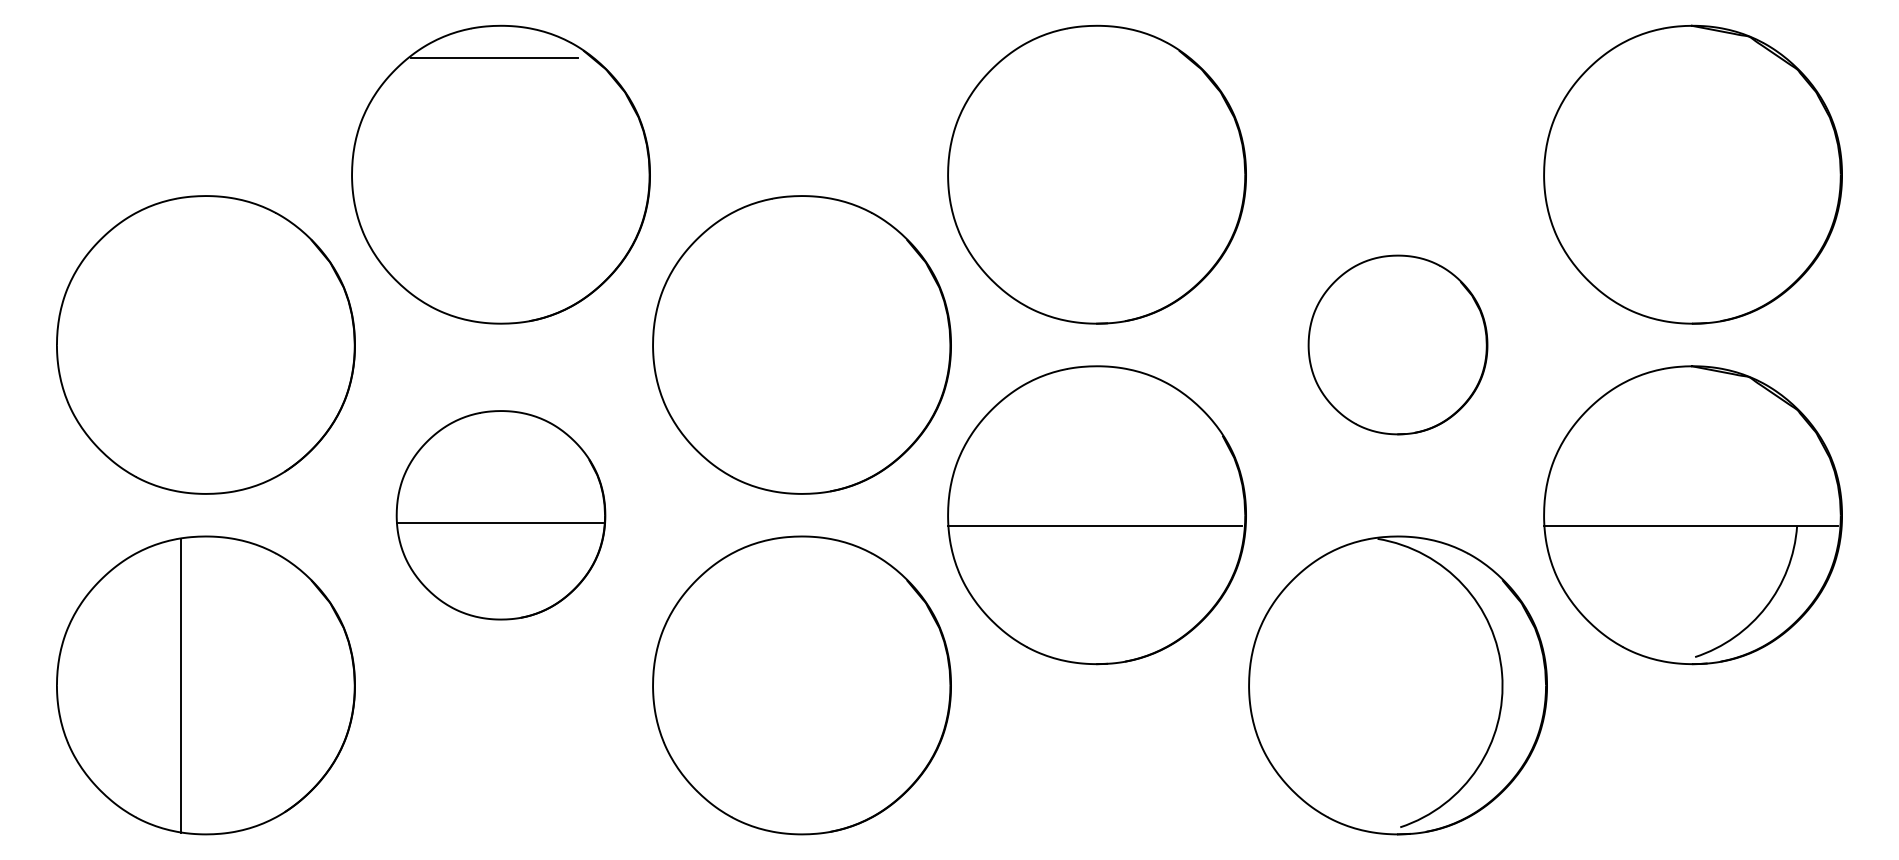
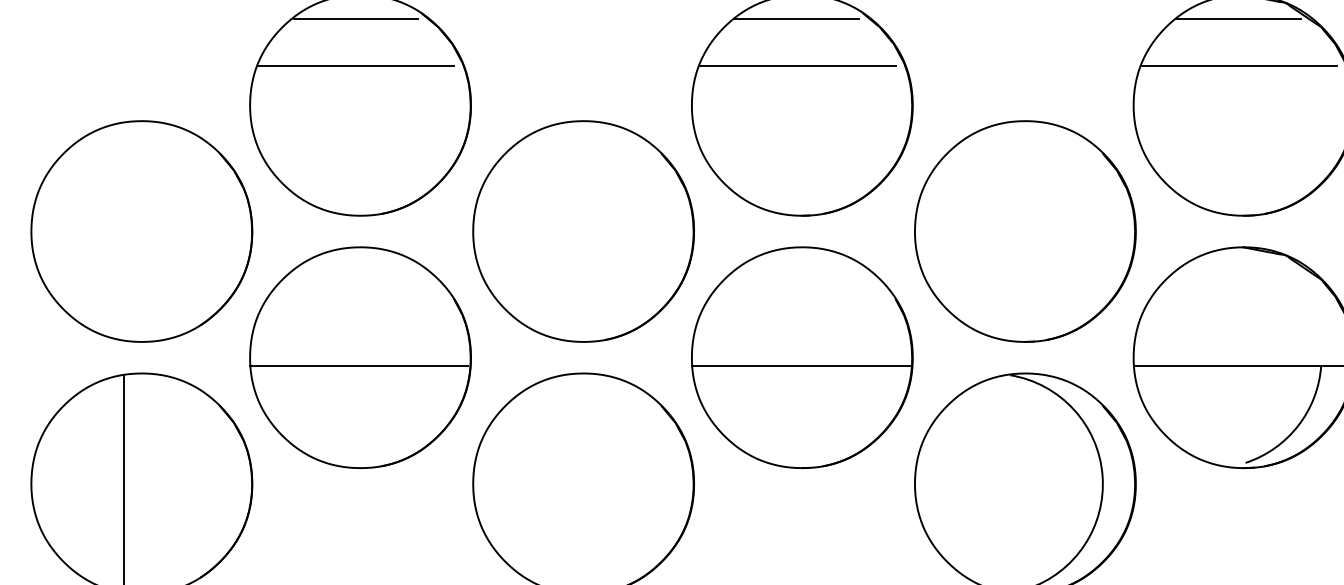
line: (1089, 57) -> (796, 18), added
line: (1685, 57) -> (1238, 18), added
line: (494, 121) -> (355, 65), added
line: (1089, 121) -> (796, 65), added
line: (1685, 121) -> (1238, 65), added
part: (1397, 344) -> (1025, 231), size x1.67
part: (500, 515) -> (360, 357), size x1.43

